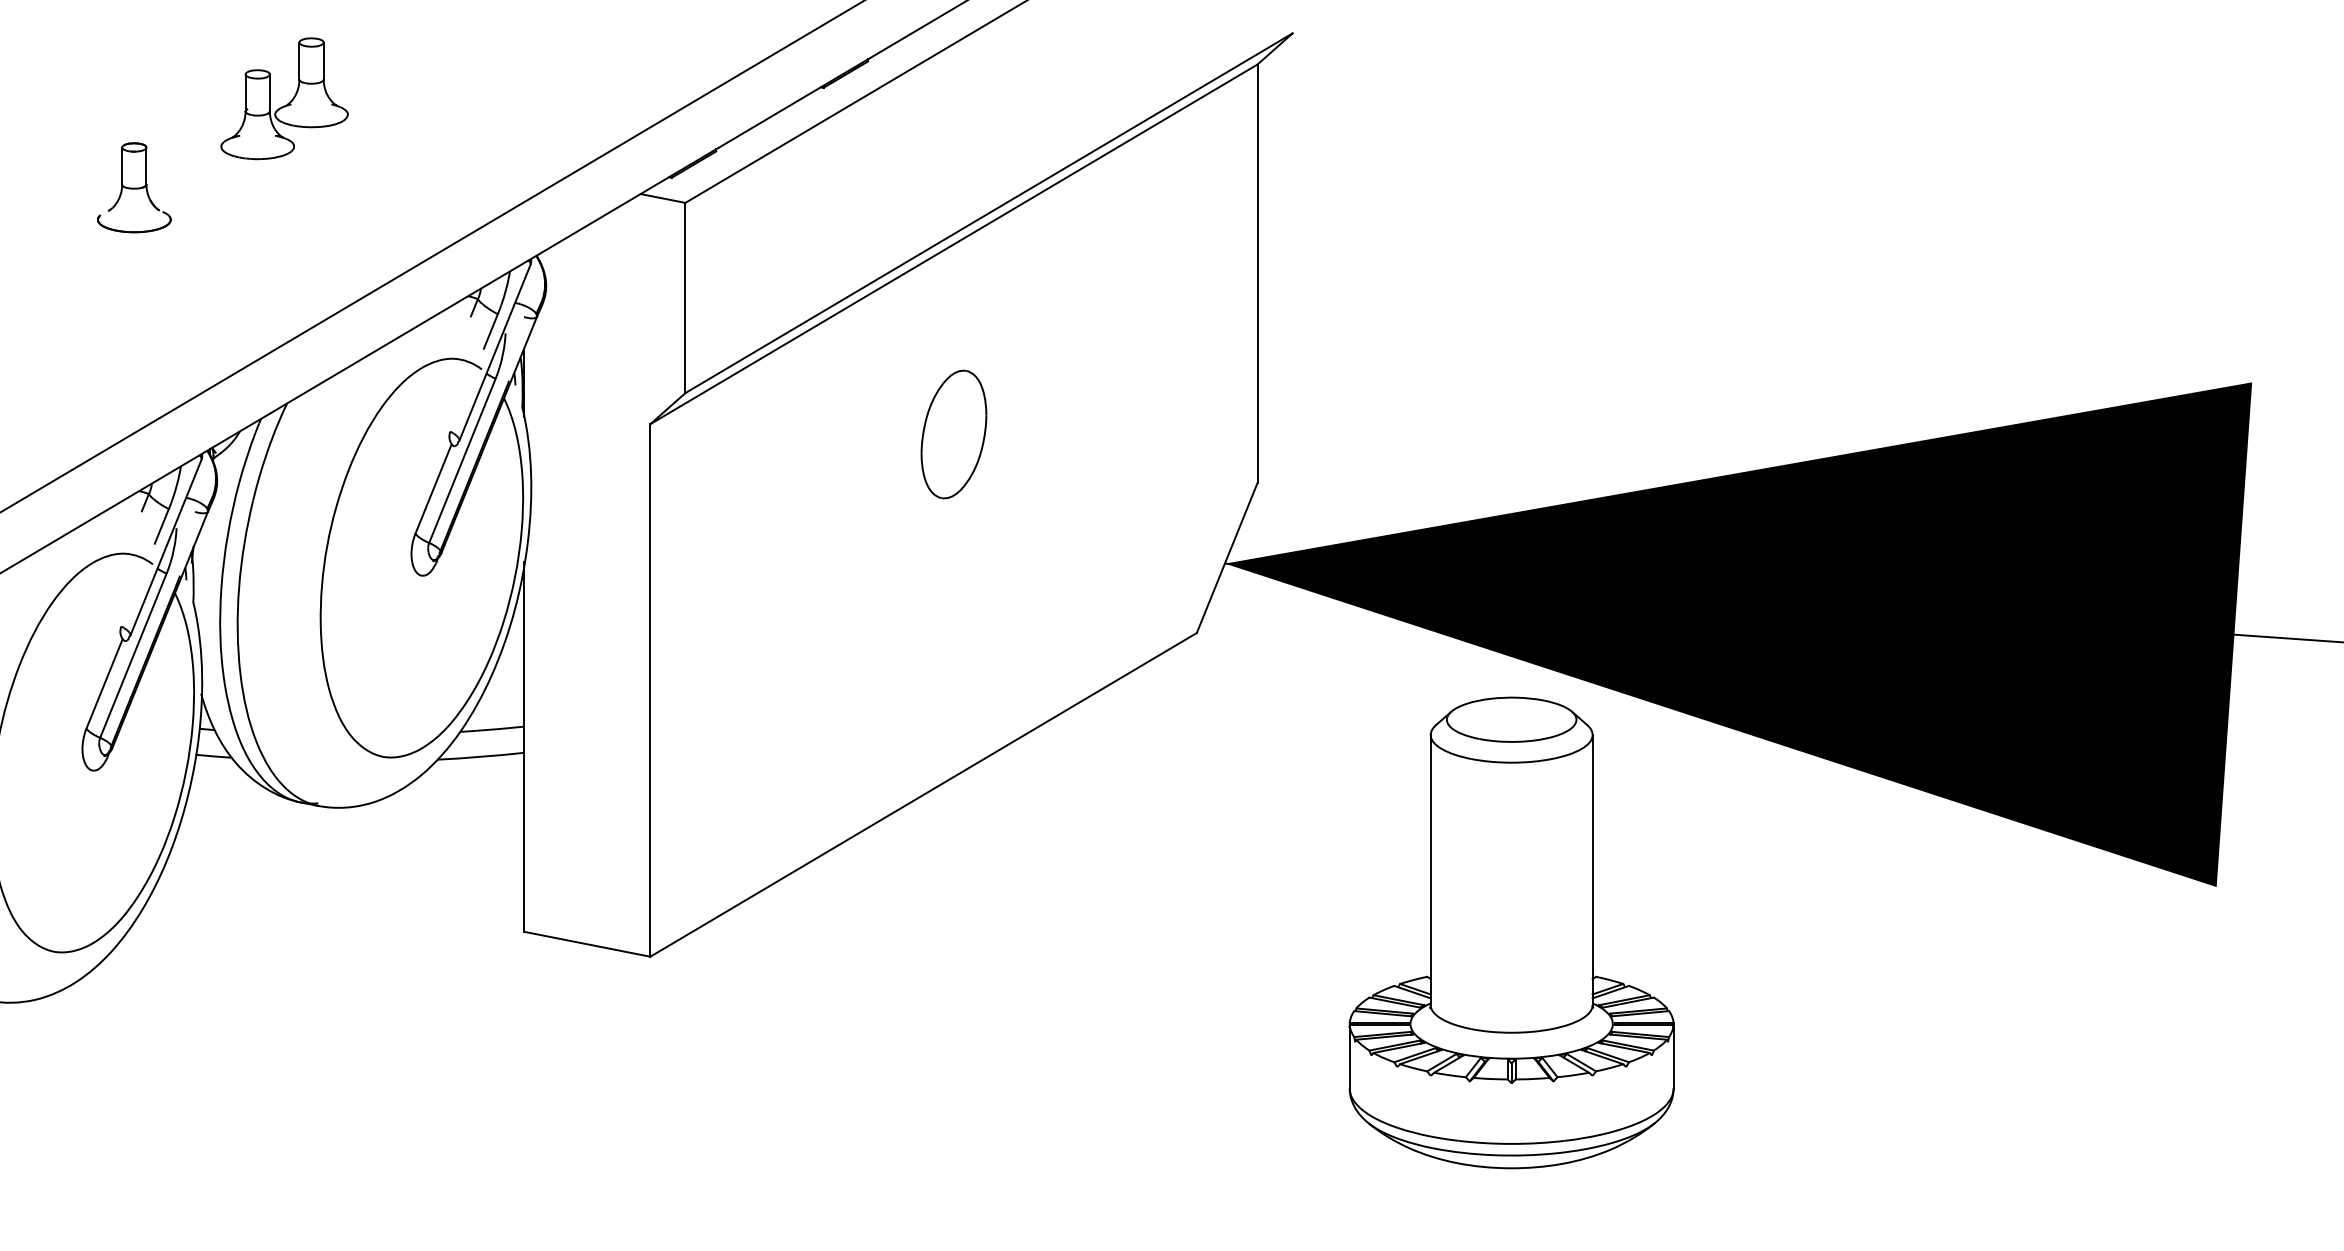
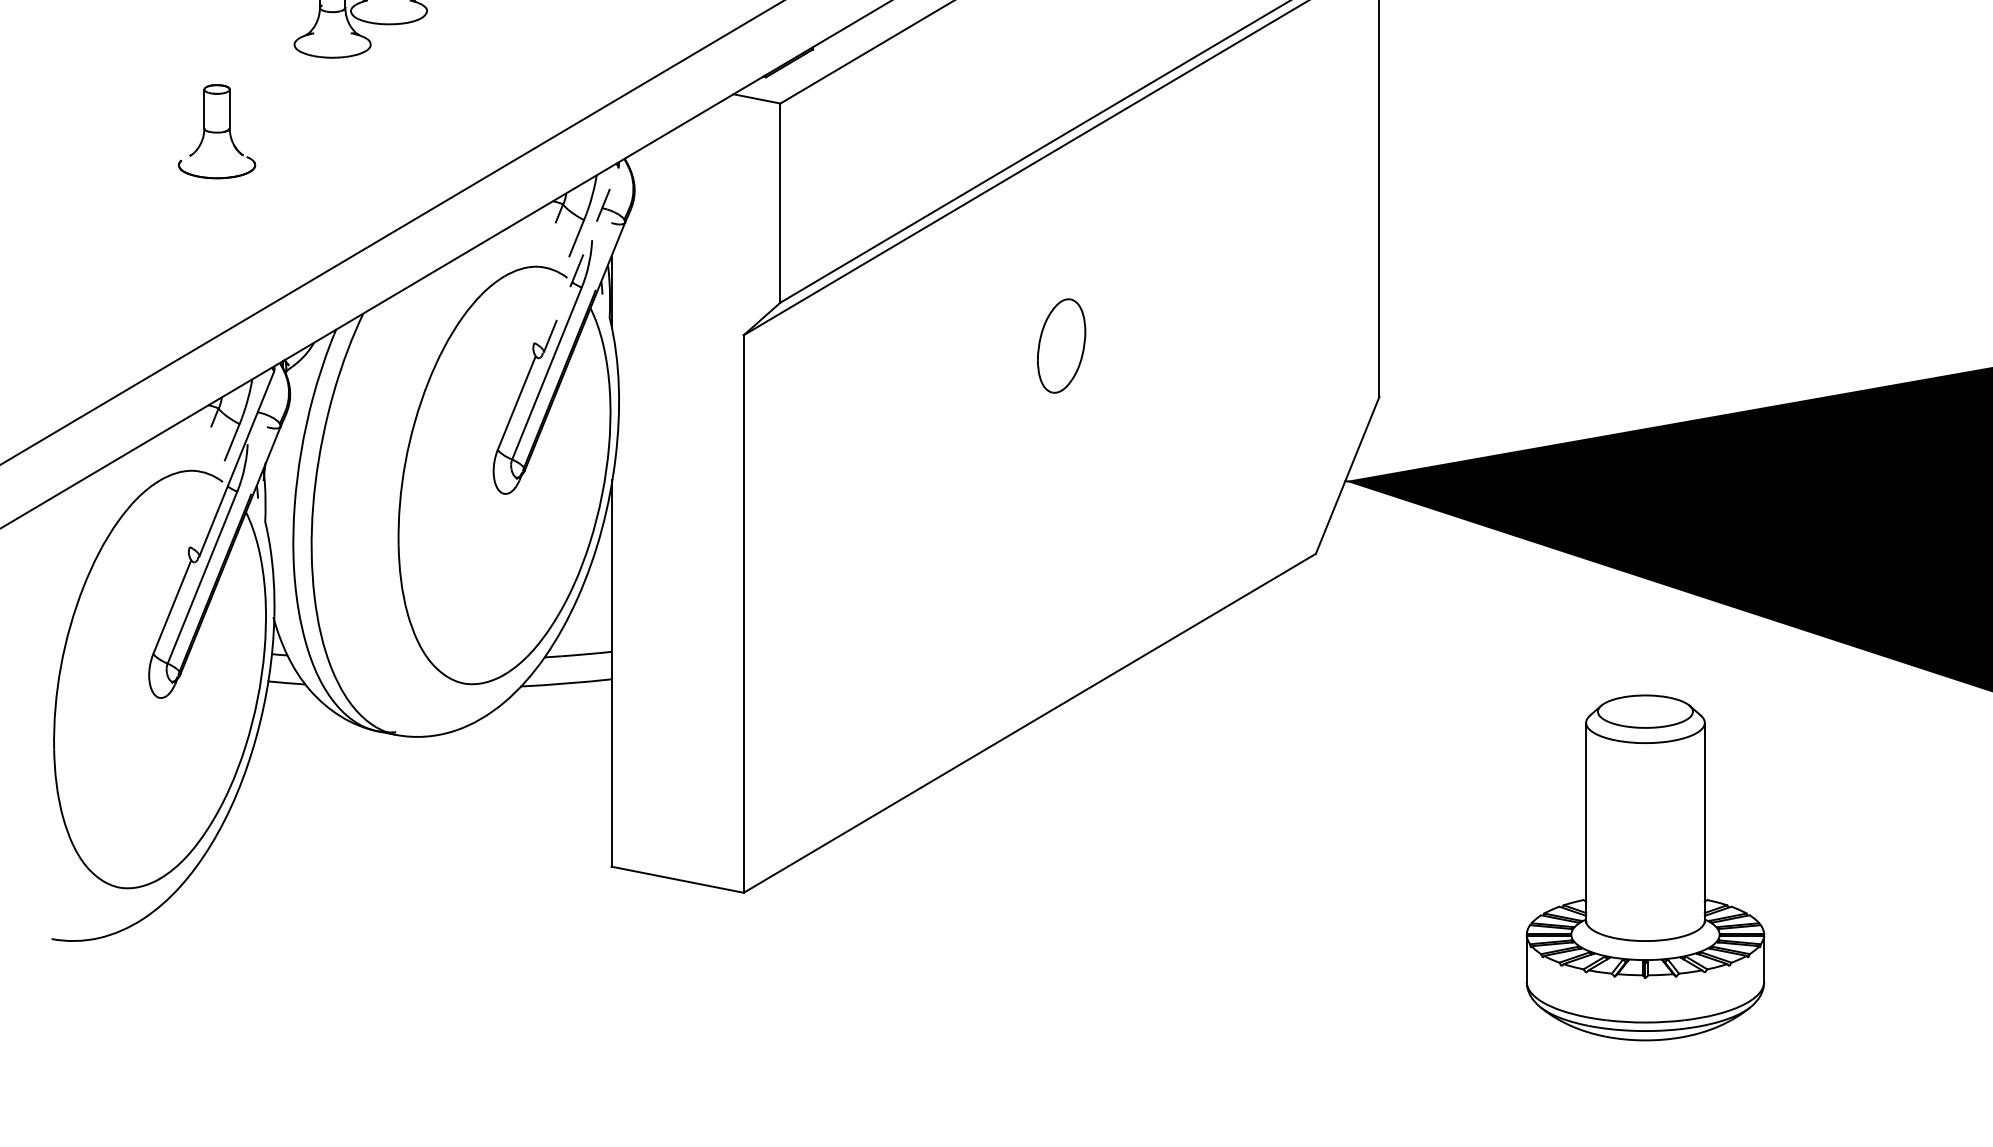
part: (134, 187) -> (217, 131), moved
line: (494, 352) -> (580, 260), solid -> dashed
part: (953, 434) -> (1061, 346), size x0.7
part: (1511, 932) -> (1645, 867), size x0.7

